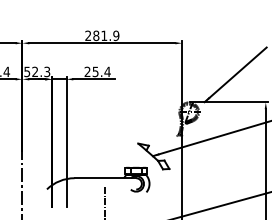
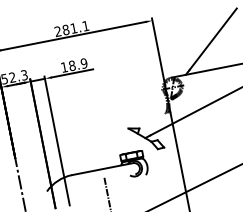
text: (116, 35) -> (85, 25), 281.9 -> 281.1
text: (97, 71) -> (74, 65), 25.4 -> 18.9

